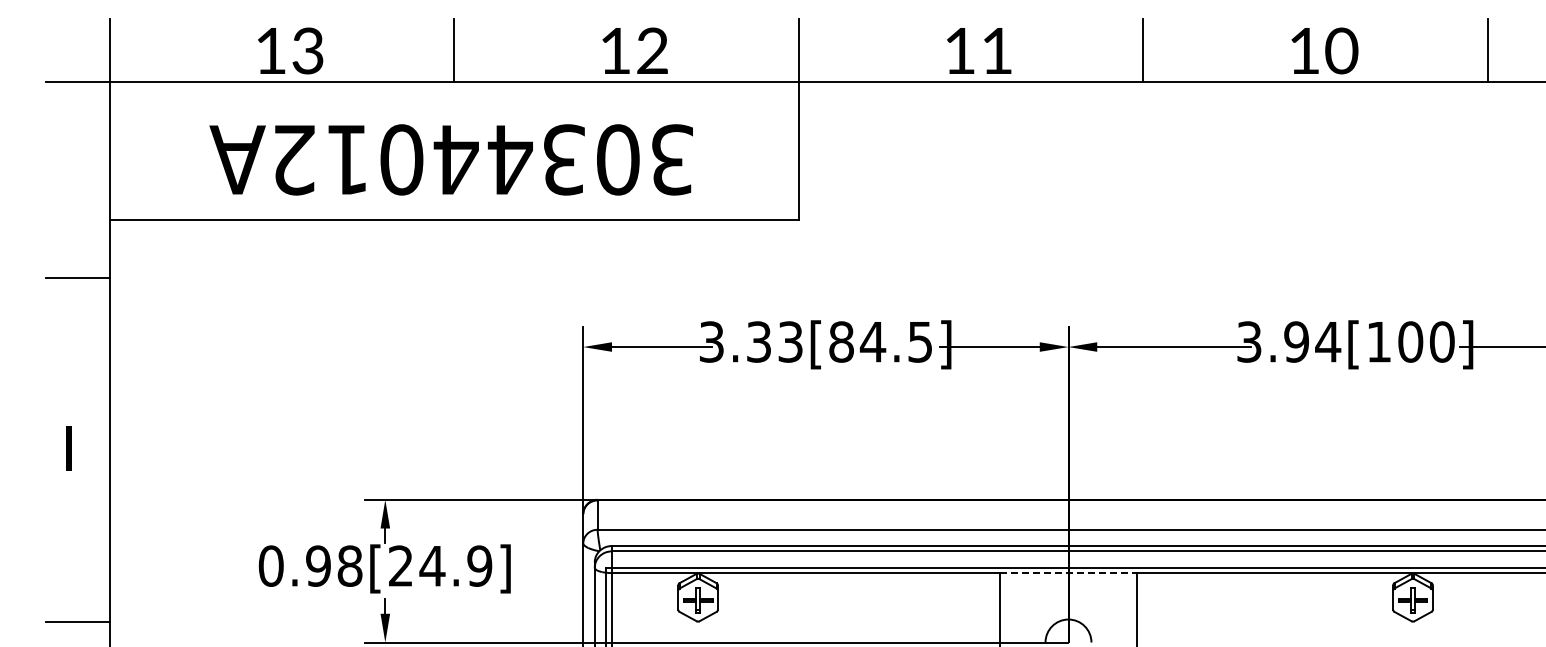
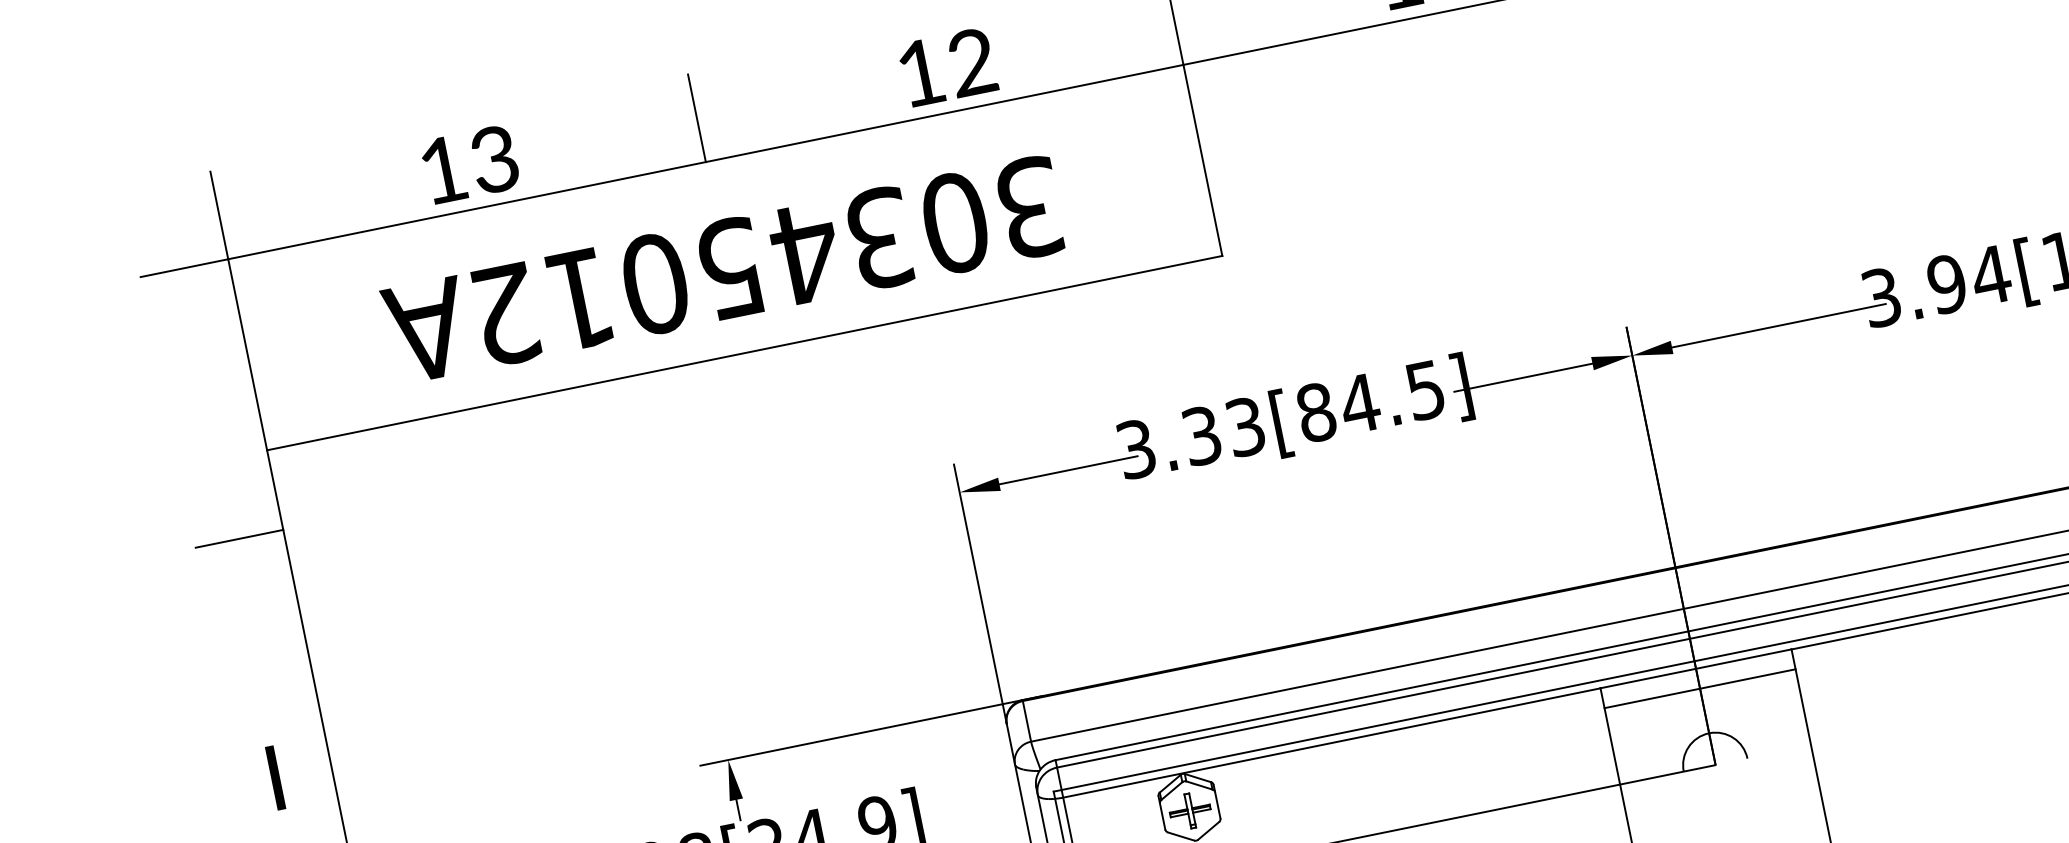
text: (455, 159) -> (729, 268), 30344012A -> 30345012A
line: (1068, 573) -> (1696, 669), dashed -> solid
line: (1068, 587) -> (1700, 688), added

